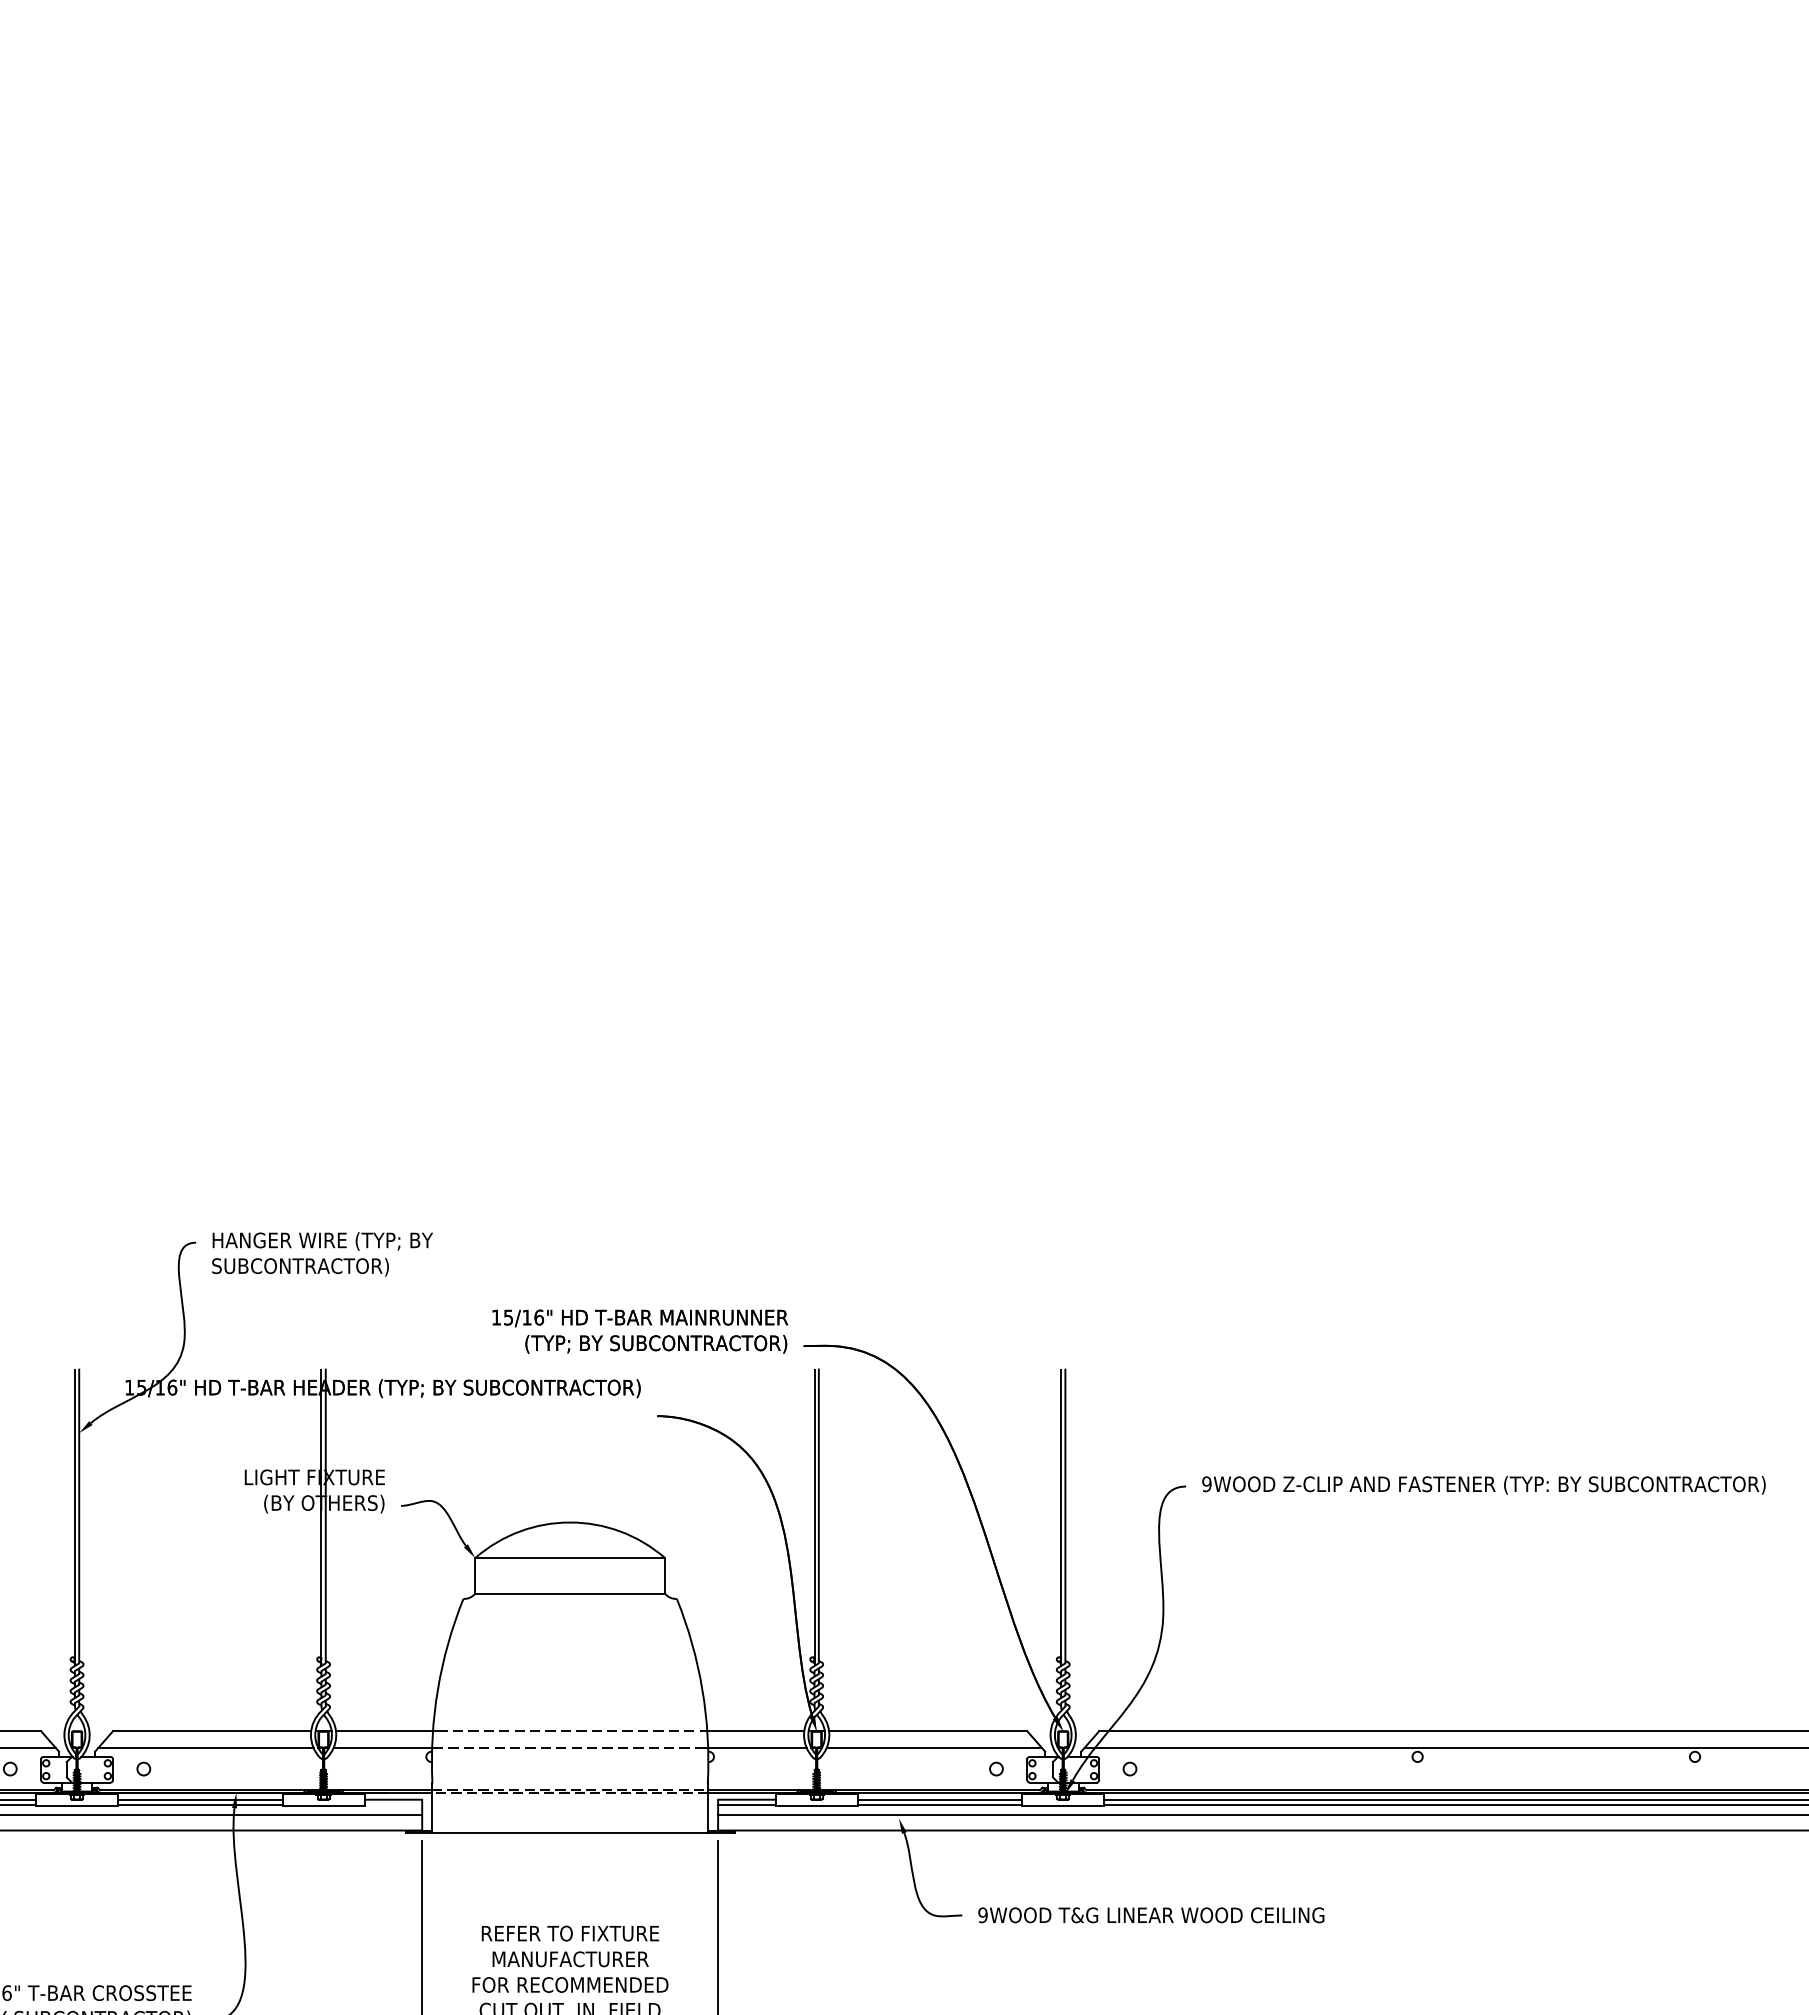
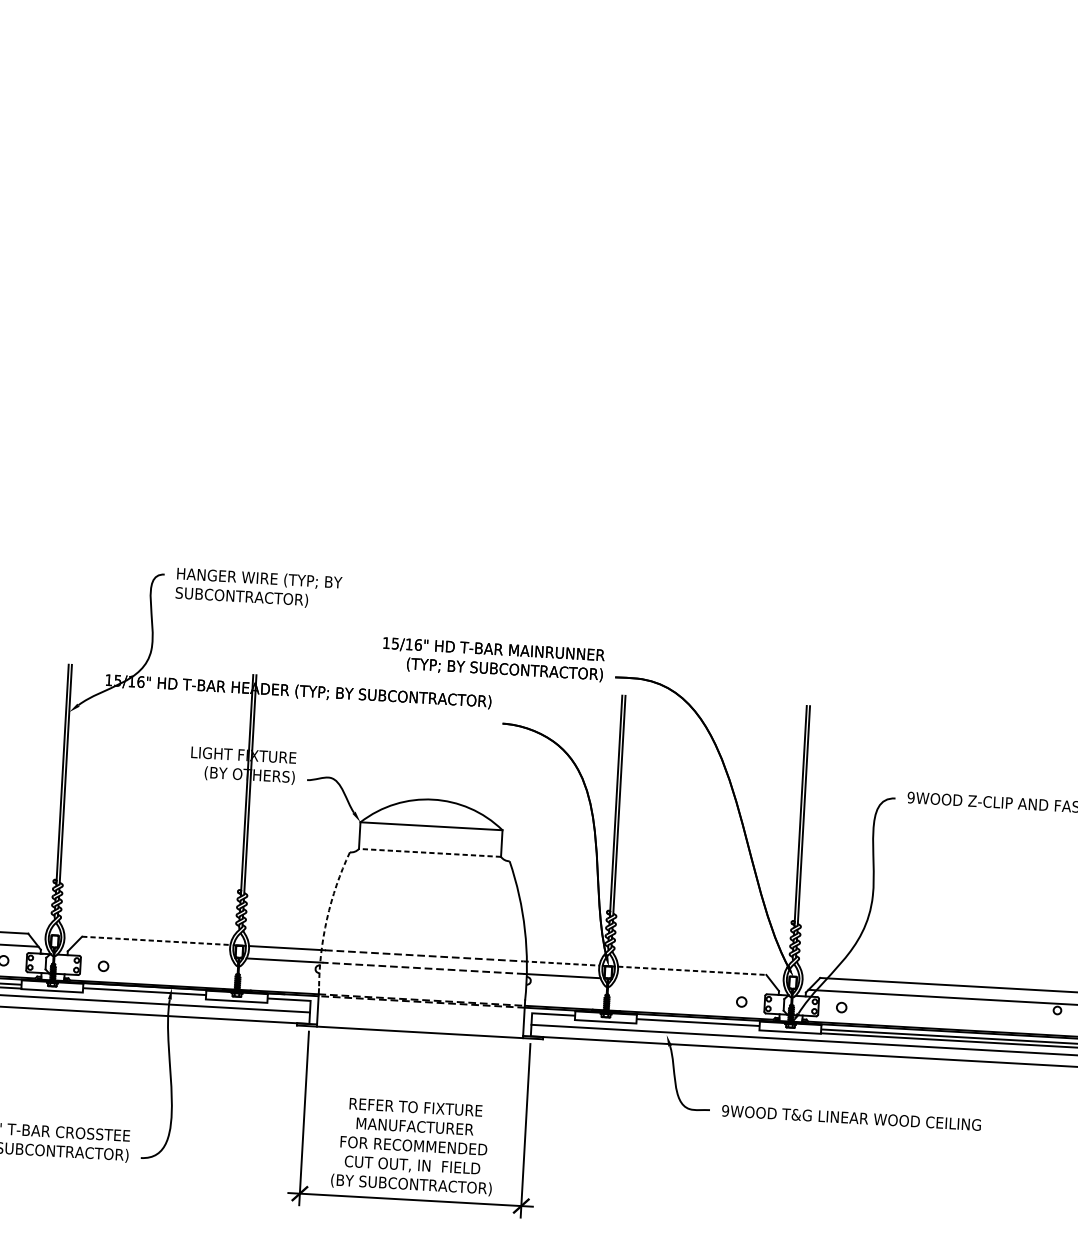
line: (570, 1593) -> (430, 852), solid -> dashed
arc: (437, 1689) -> (326, 919), solid -> dashed
line: (212, 1731) -> (156, 941), solid -> dashed
line: (753, 1731) -> (561, 963), solid -> dashed
line: (928, 1731) -> (692, 971), solid -> dashed
line: (205, 1747) -> (150, 952), removed
line: (933, 1747) -> (695, 983), removed
line: (200, 1804) -> (144, 995), removed
line: (746, 1804) -> (553, 1018), removed
line: (939, 1804) -> (697, 1026), removed

